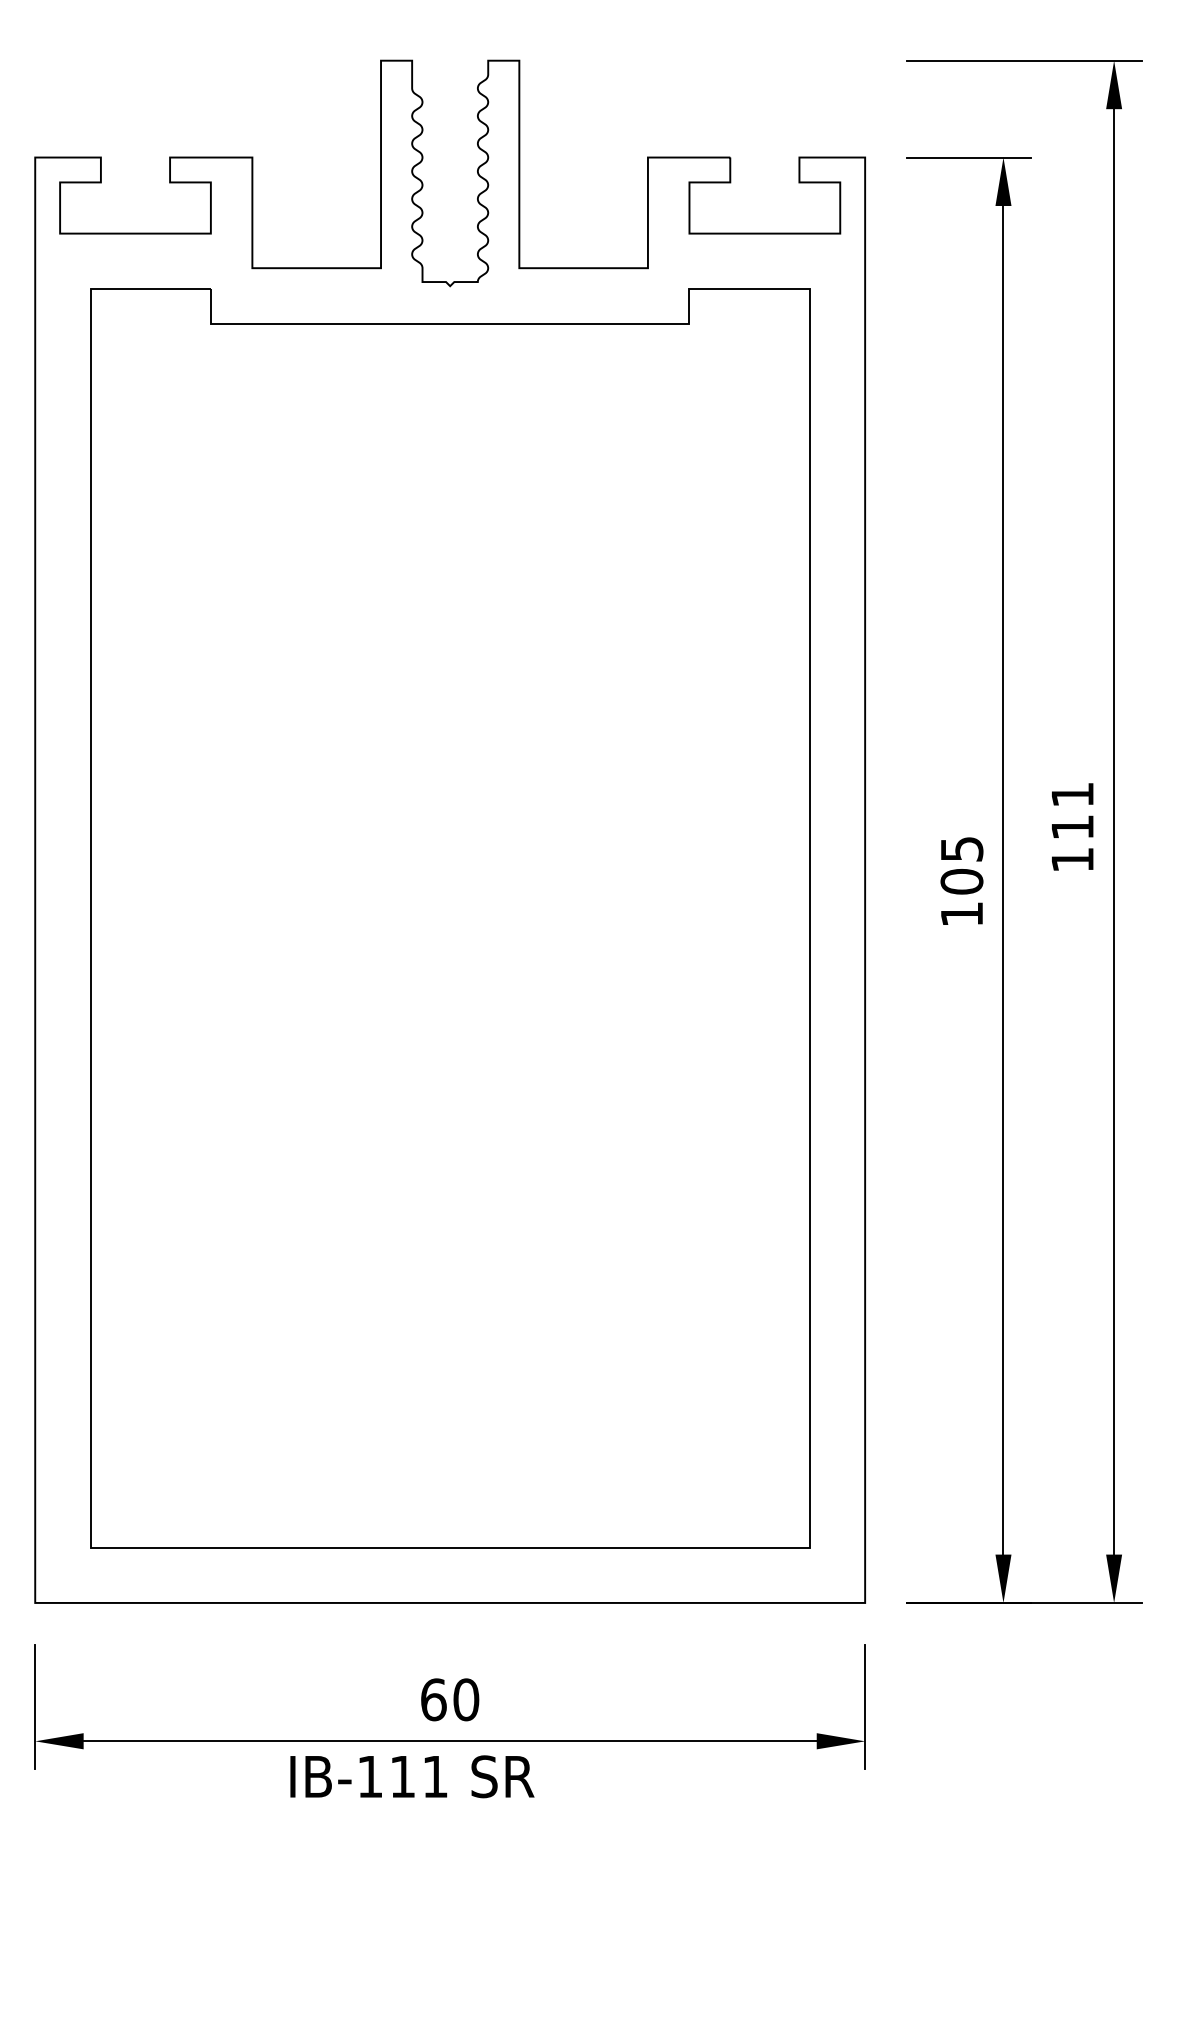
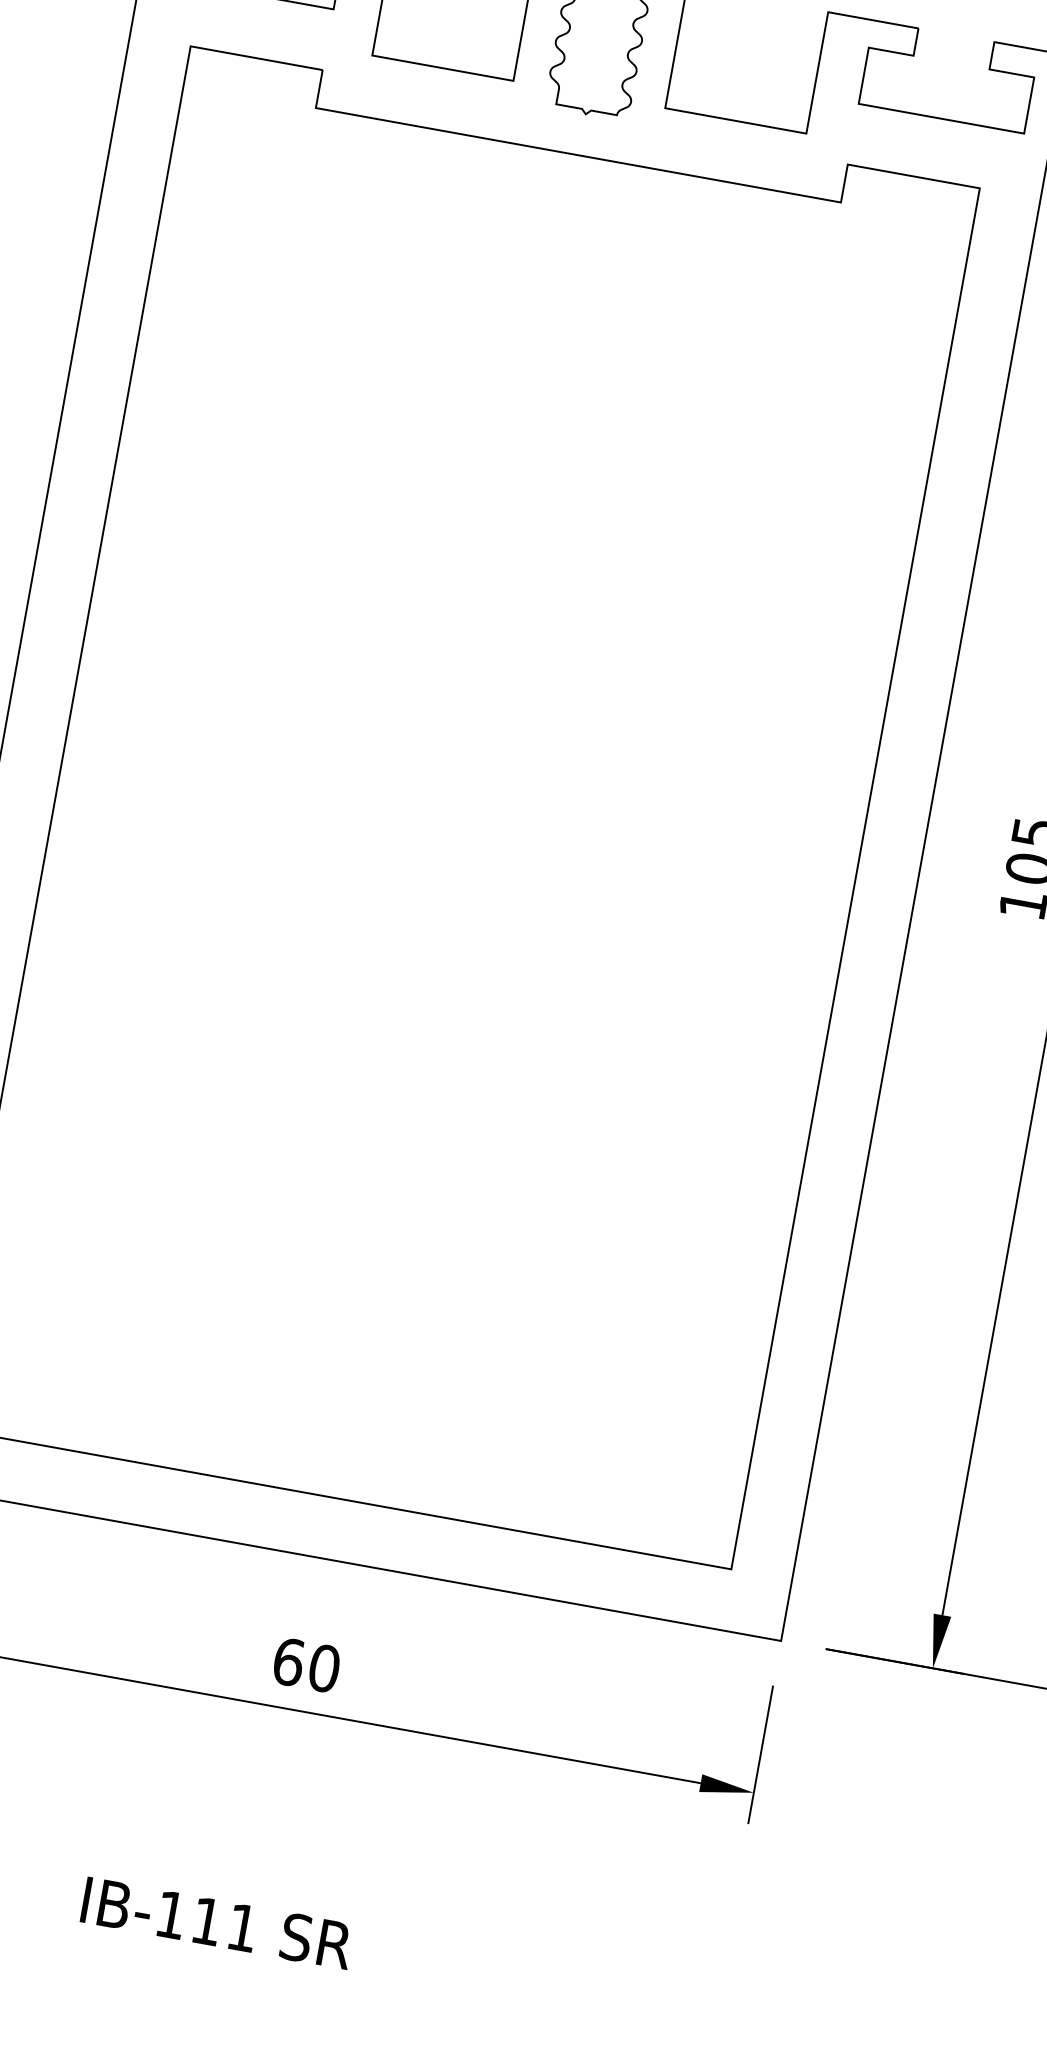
text: (412, 1776) -> (217, 1923), moved

